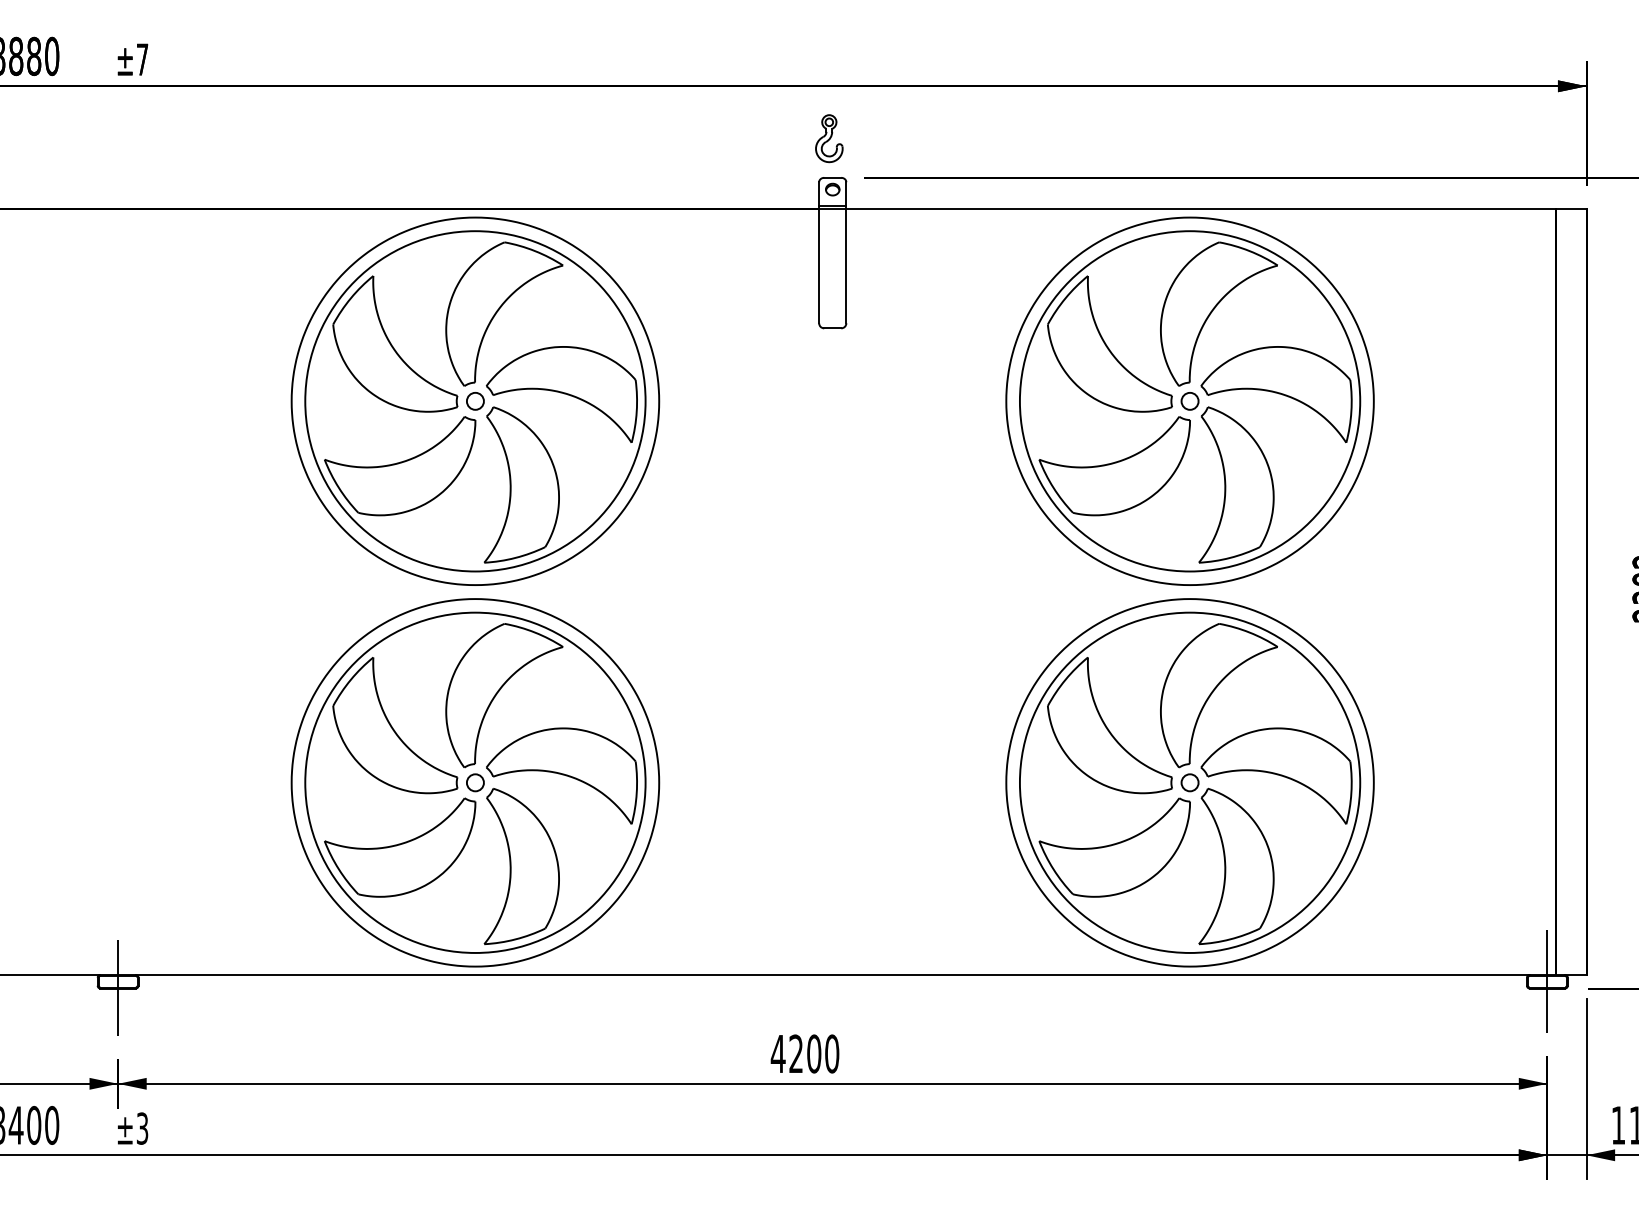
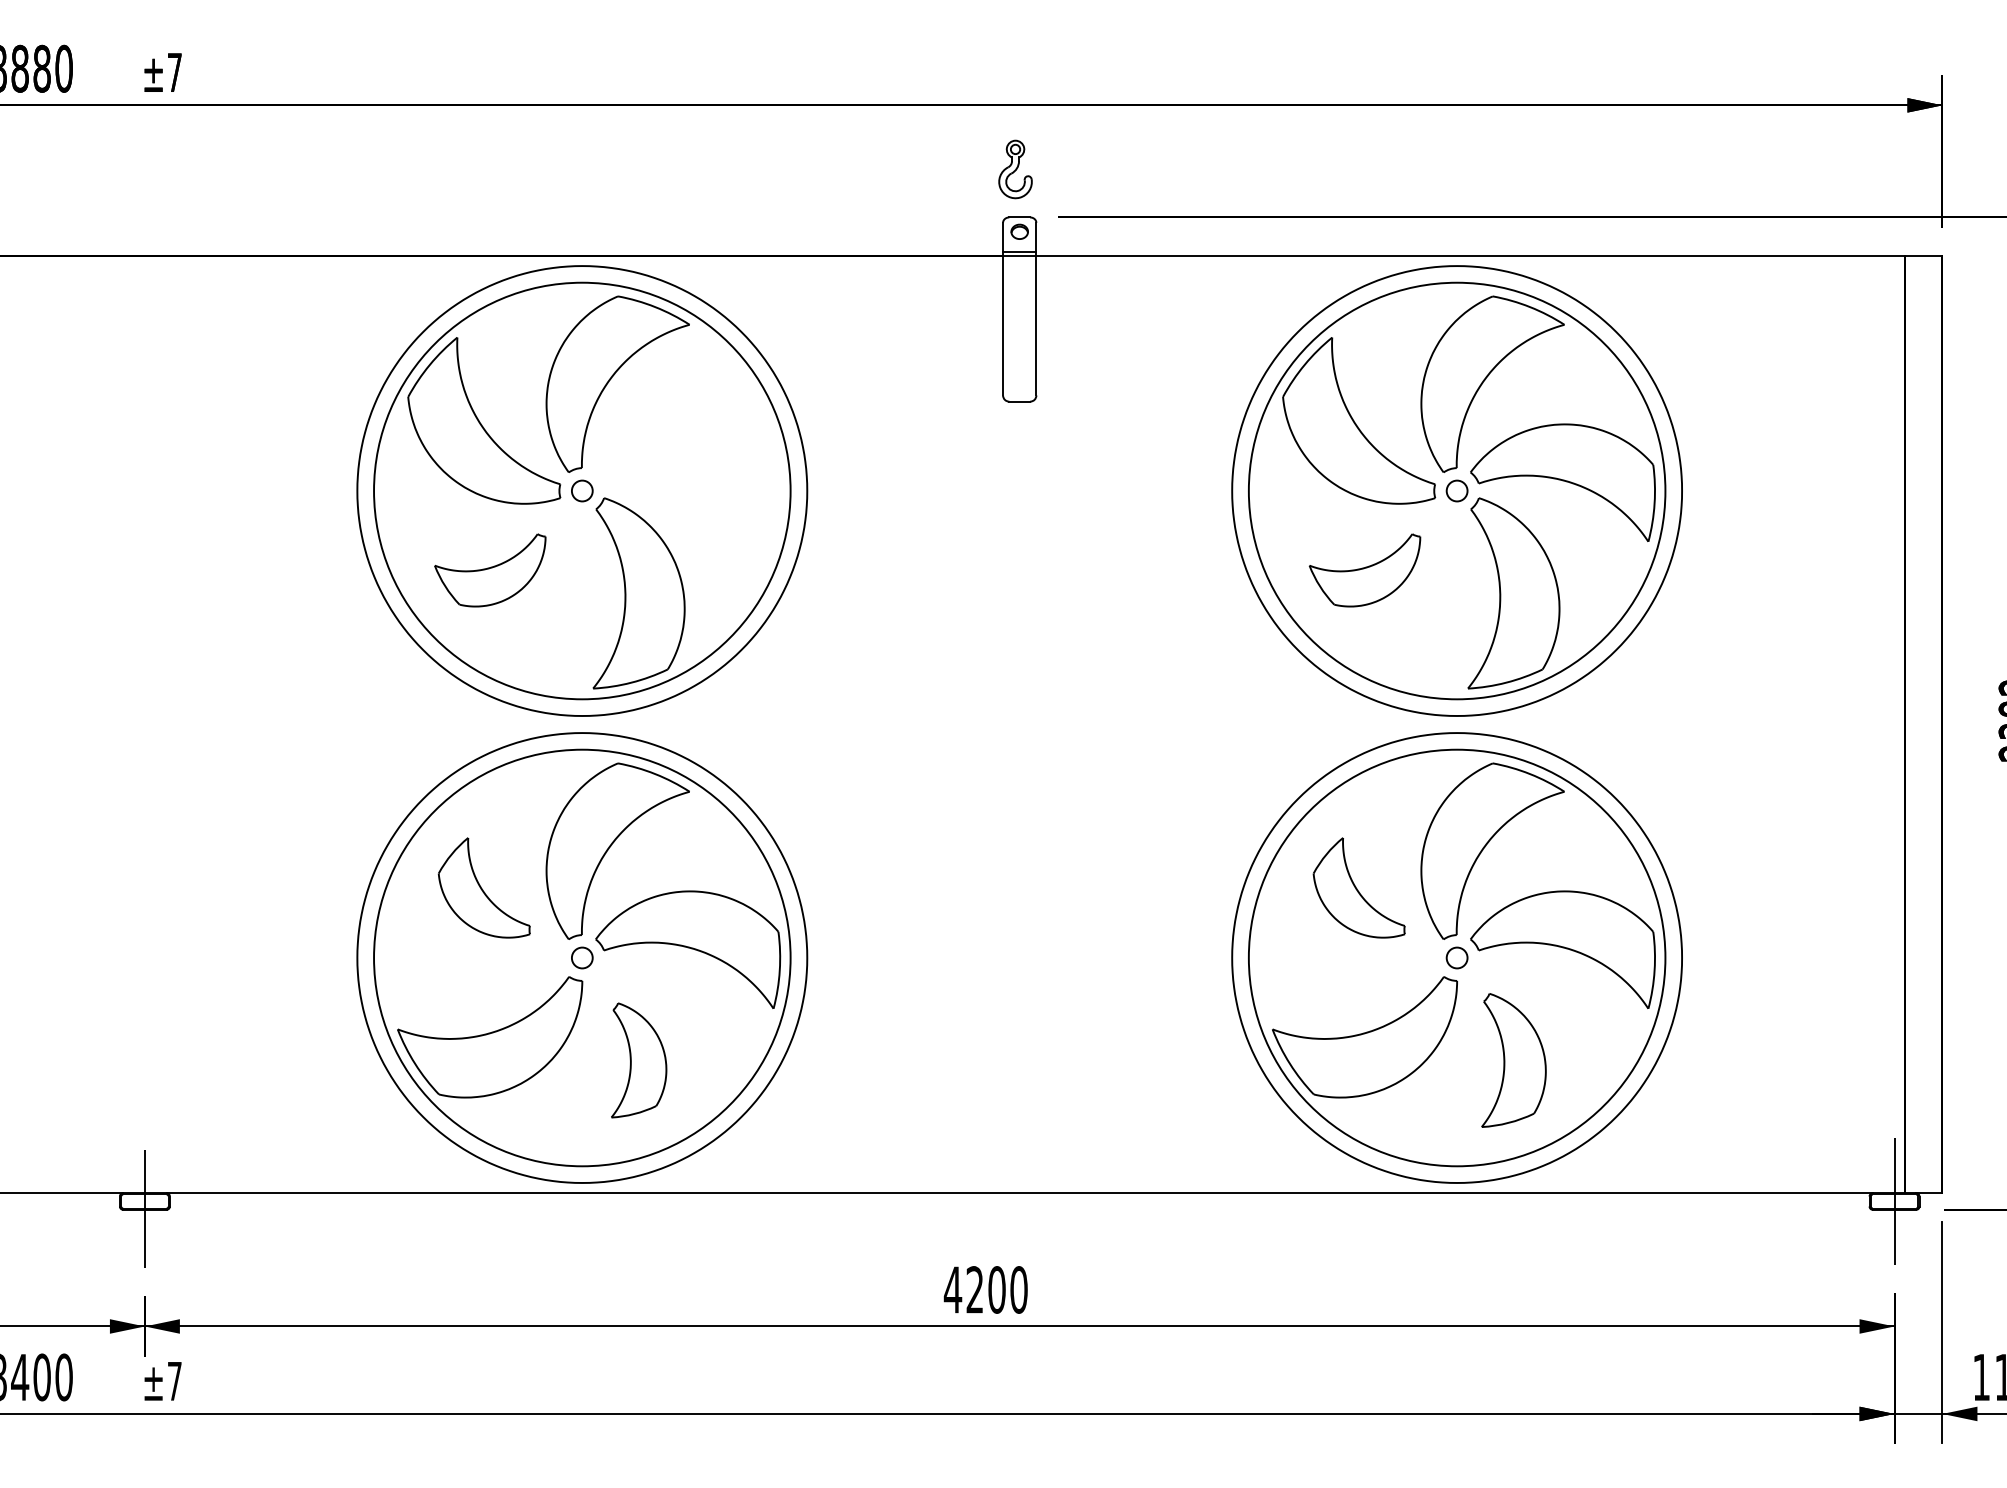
part: (562, 394) -> (688, 482), removed
part: (400, 466) -> (490, 570), size x0.6
part: (1114, 466) -> (1364, 570), size x0.6
part: (395, 725) -> (484, 887), size x0.6
part: (1110, 725) -> (1359, 887), size x0.6
part: (521, 866) -> (638, 1060), size x0.6
part: (1236, 866) -> (1513, 1060), size x0.7
text: (142, 1128) -> (174, 1381), ±3 -> ±7

